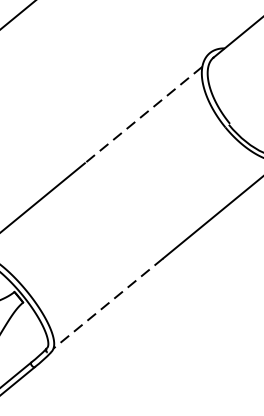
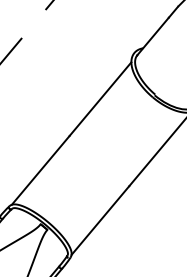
line: (143, 115) -> (100, 99), dashed -> solid
line: (108, 303) -> (100, 220), dashed -> solid

